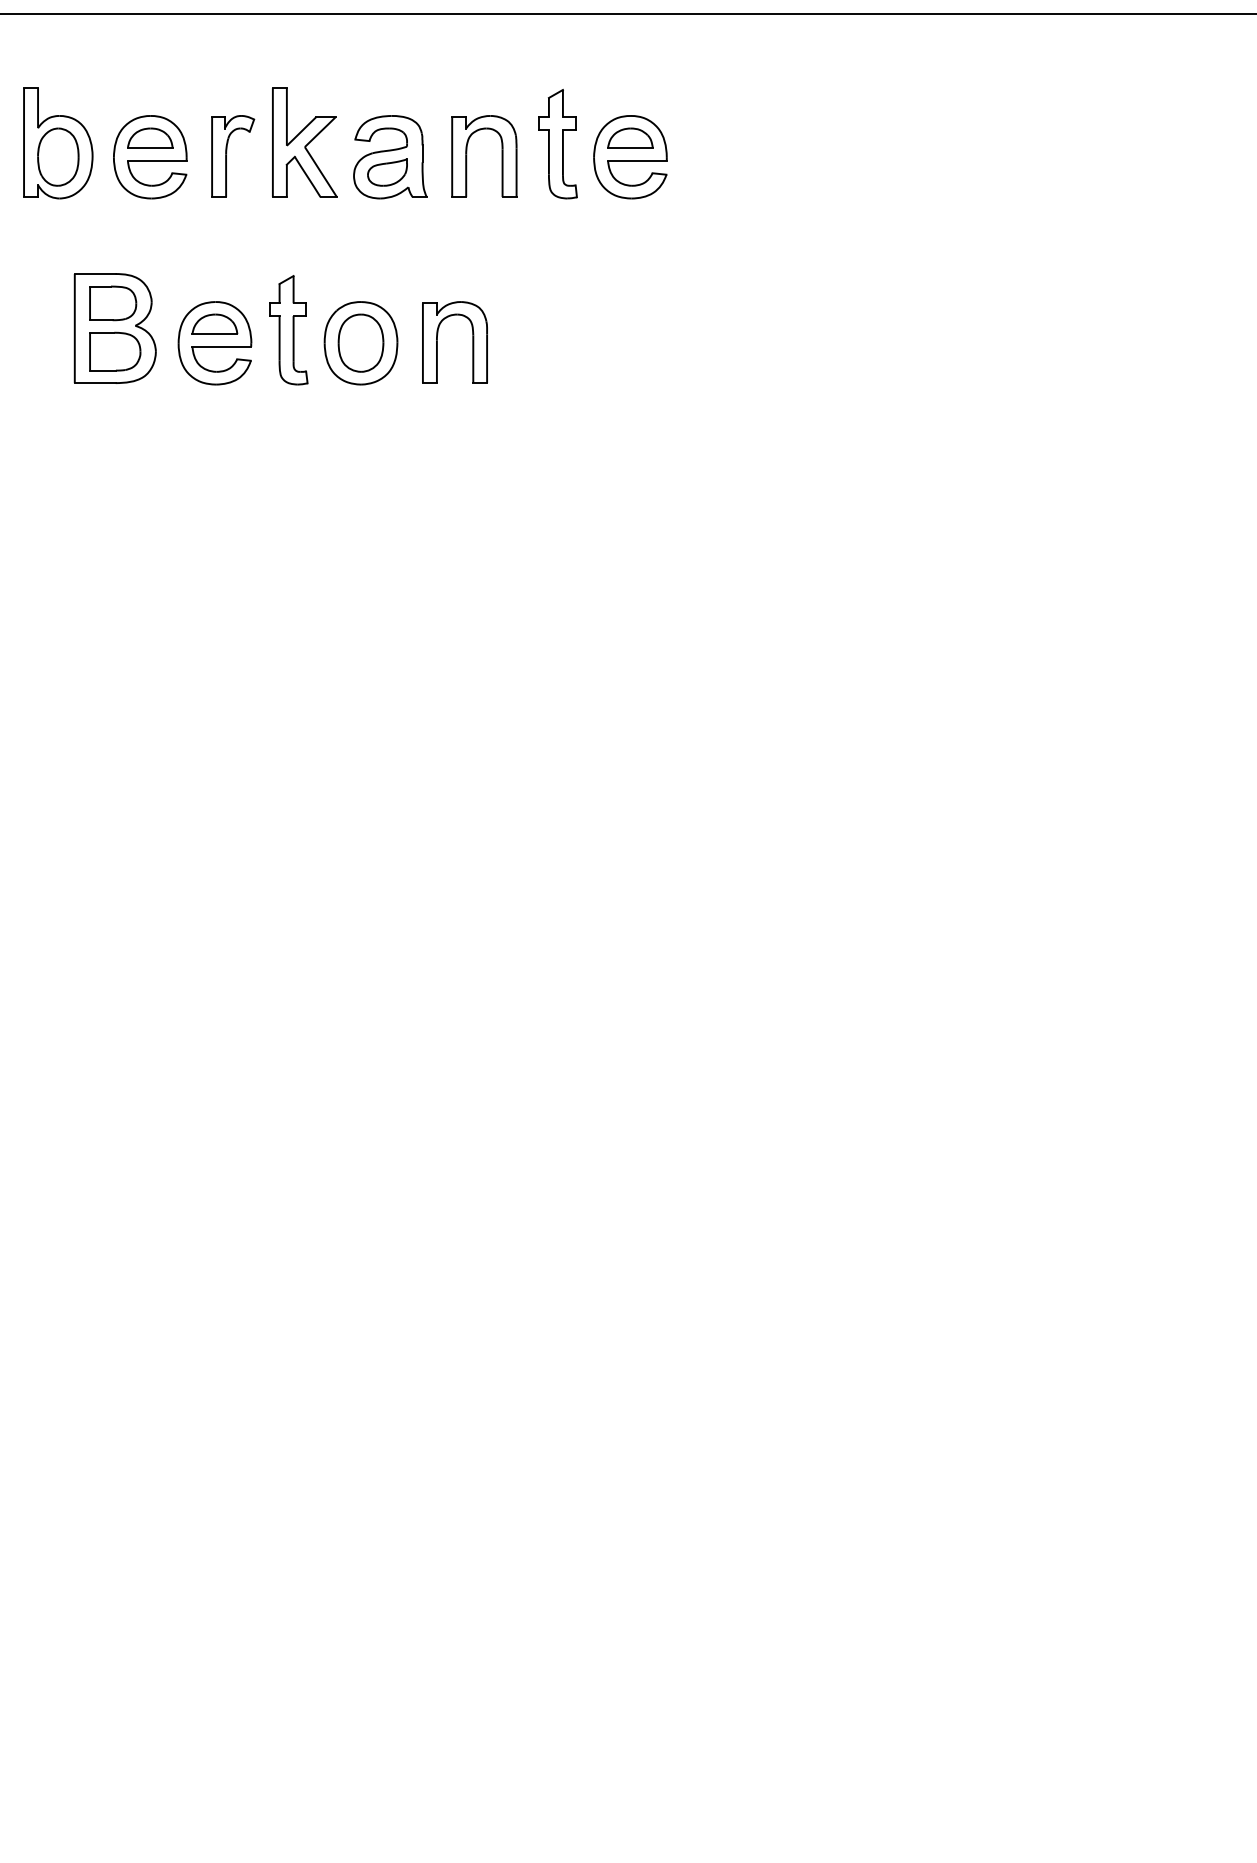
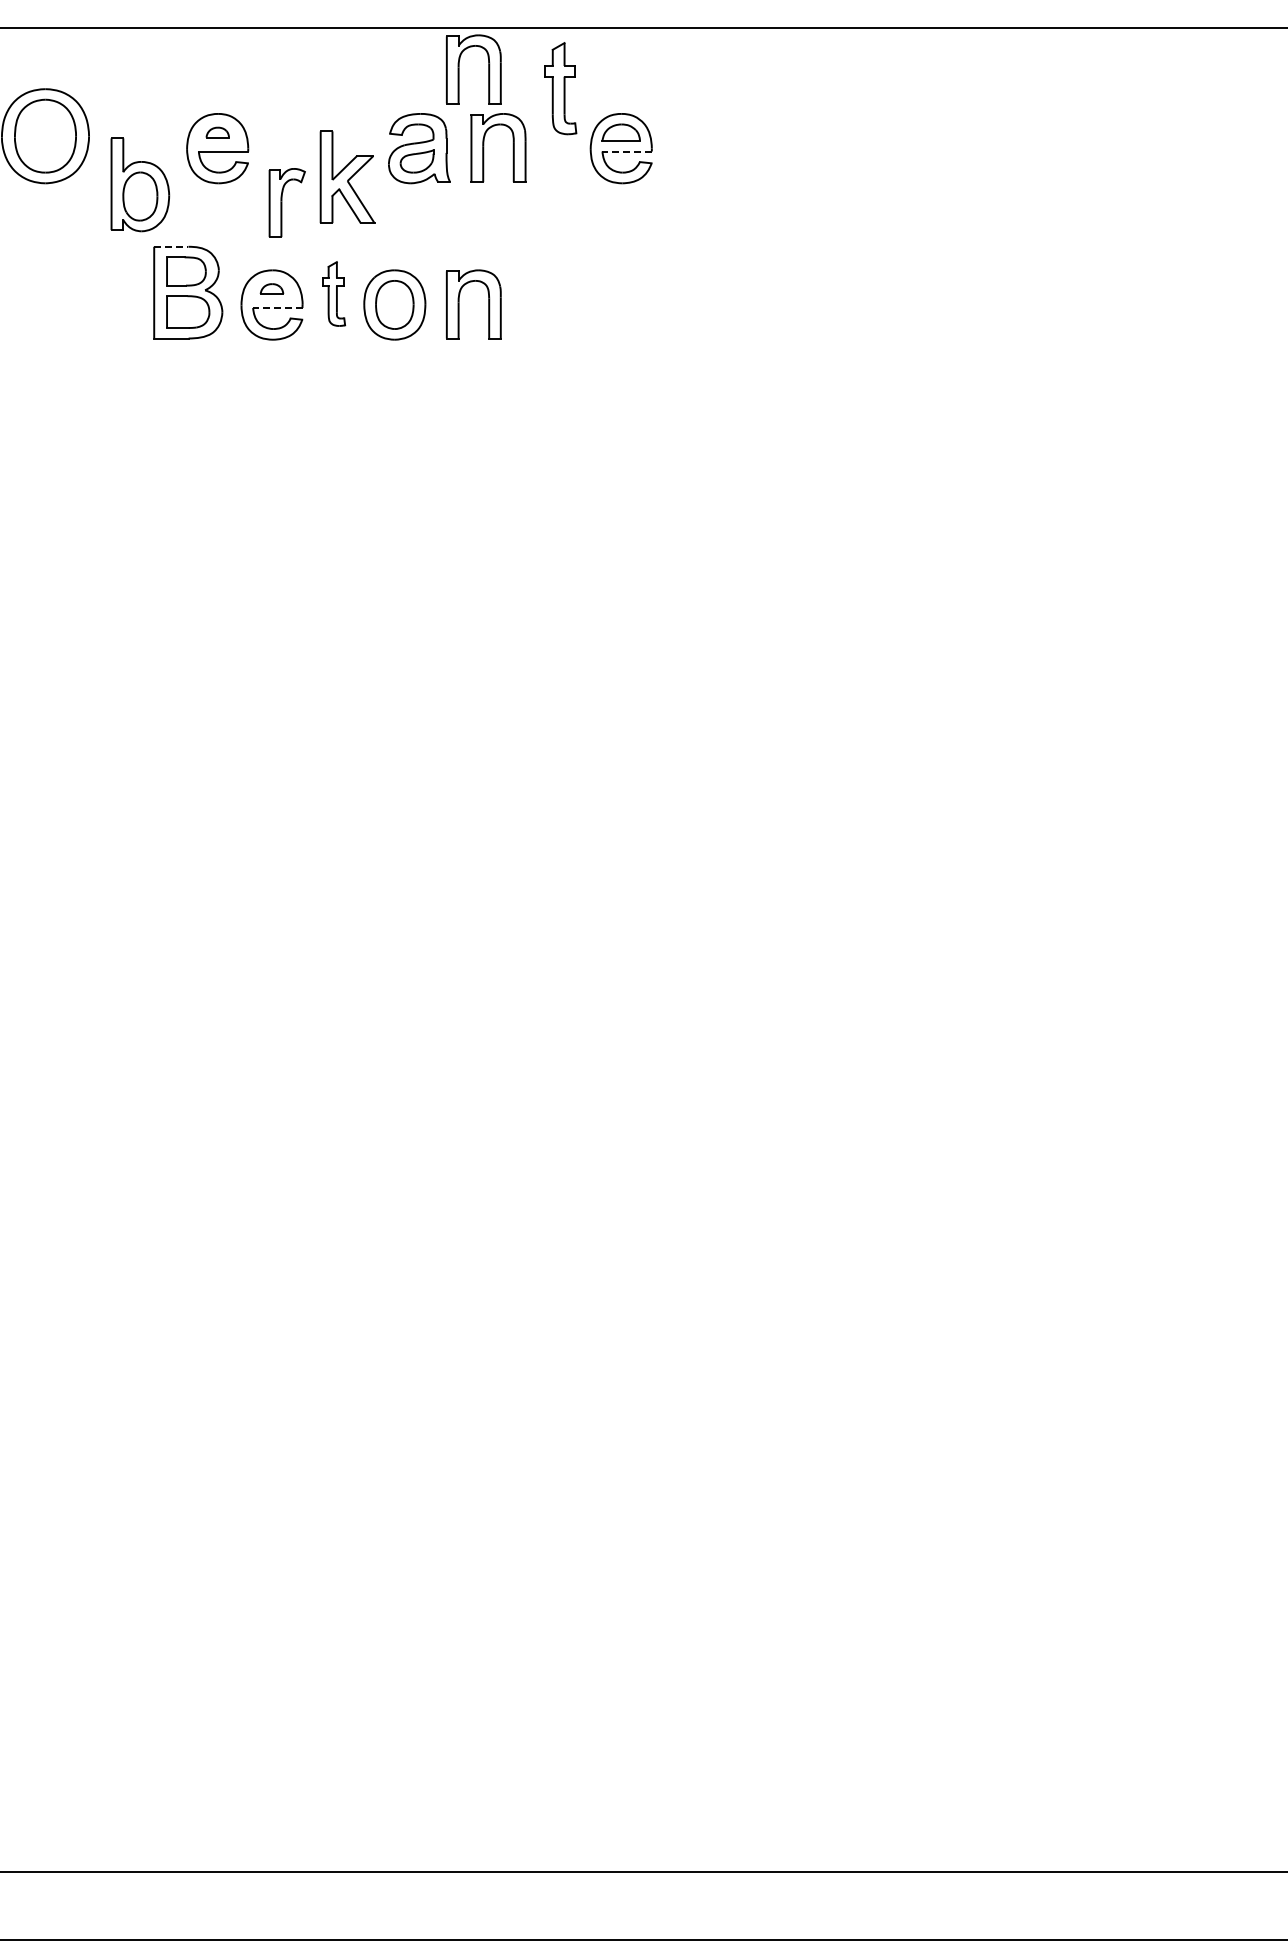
part: (437, 63) -> (459, 69), added
part: (150, 138) -> (217, 132), size x0.6
part: (304, 141) -> (347, 176), moved
part: (58, 142) -> (140, 184), moved
part: (558, 144) -> (560, 88), moved
part: (232, 155) -> (286, 202), moved
line: (637, 160) -> (627, 151), solid -> dashed
line: (95, 273) -> (171, 246), solid -> dashed
part: (214, 323) -> (271, 288), size x0.6
part: (288, 329) -> (333, 293), size x0.7
line: (221, 346) -> (277, 307), solid -> dashed

